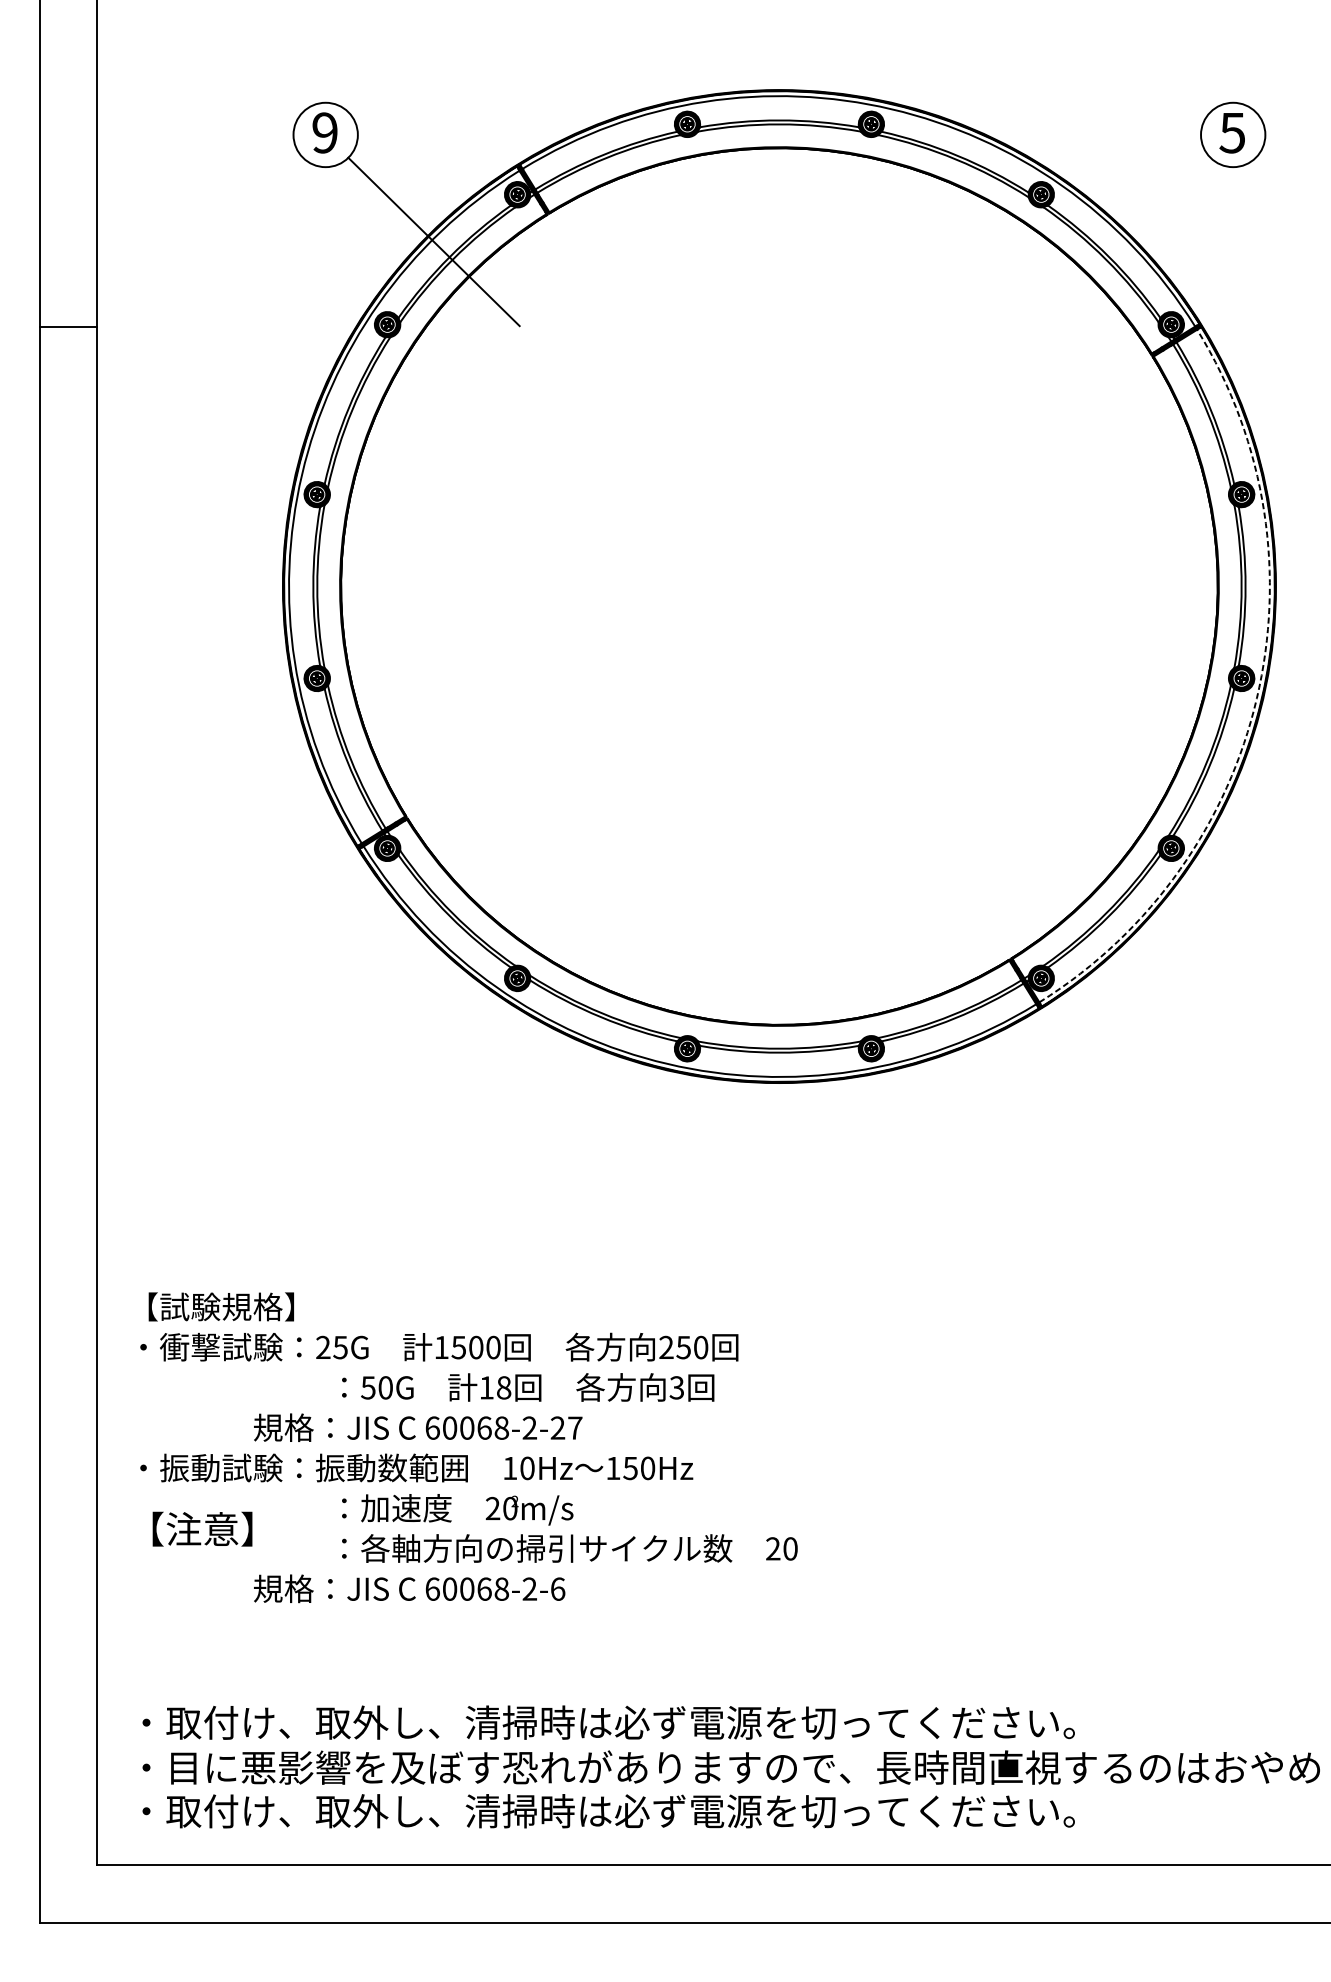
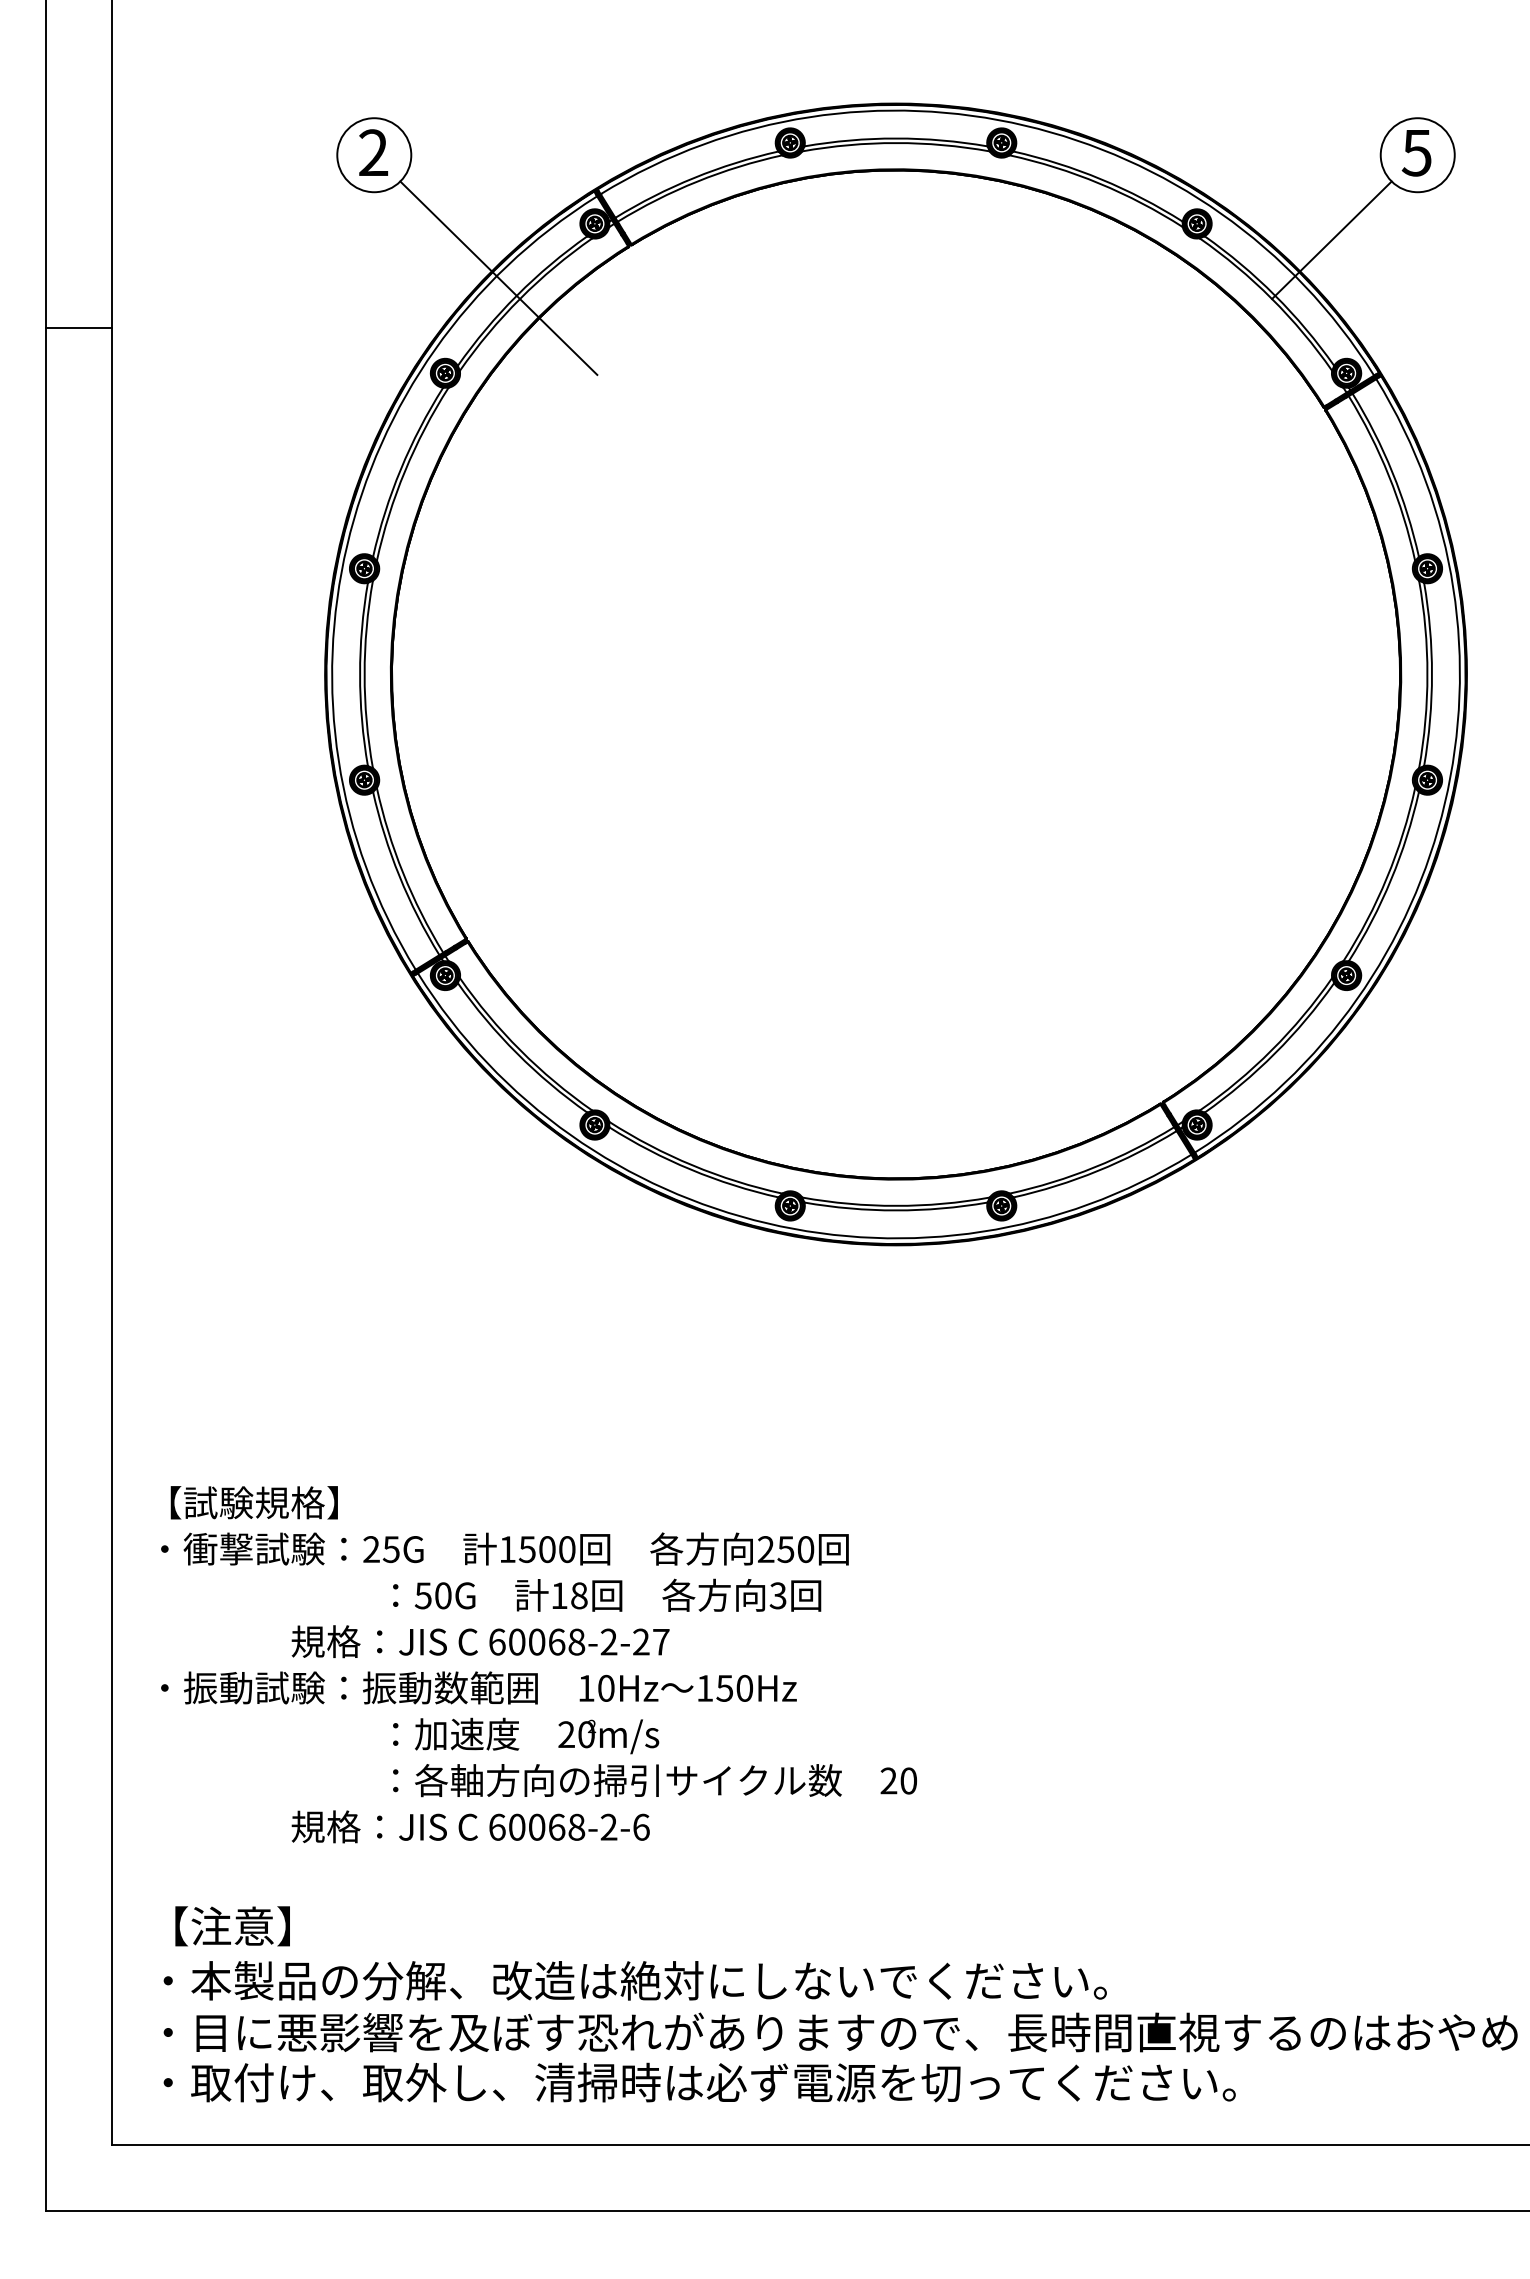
text: (325, 132) -> (373, 152), 9 -> 2
line: (1158, 209) -> (1331, 240), added
line: (68, 326) -> (78, 327), moved
arc: (1256, 698) -> (1444, 803), dashed -> solid
text: (202, 1529) -> (232, 1926), moved
text: (620, 1722) -> (713, 1980), ・取付け、取外し、清掃時は必ず電源を切ってください。 -> ・本製品の分解、改造は絶対にしないでください。

